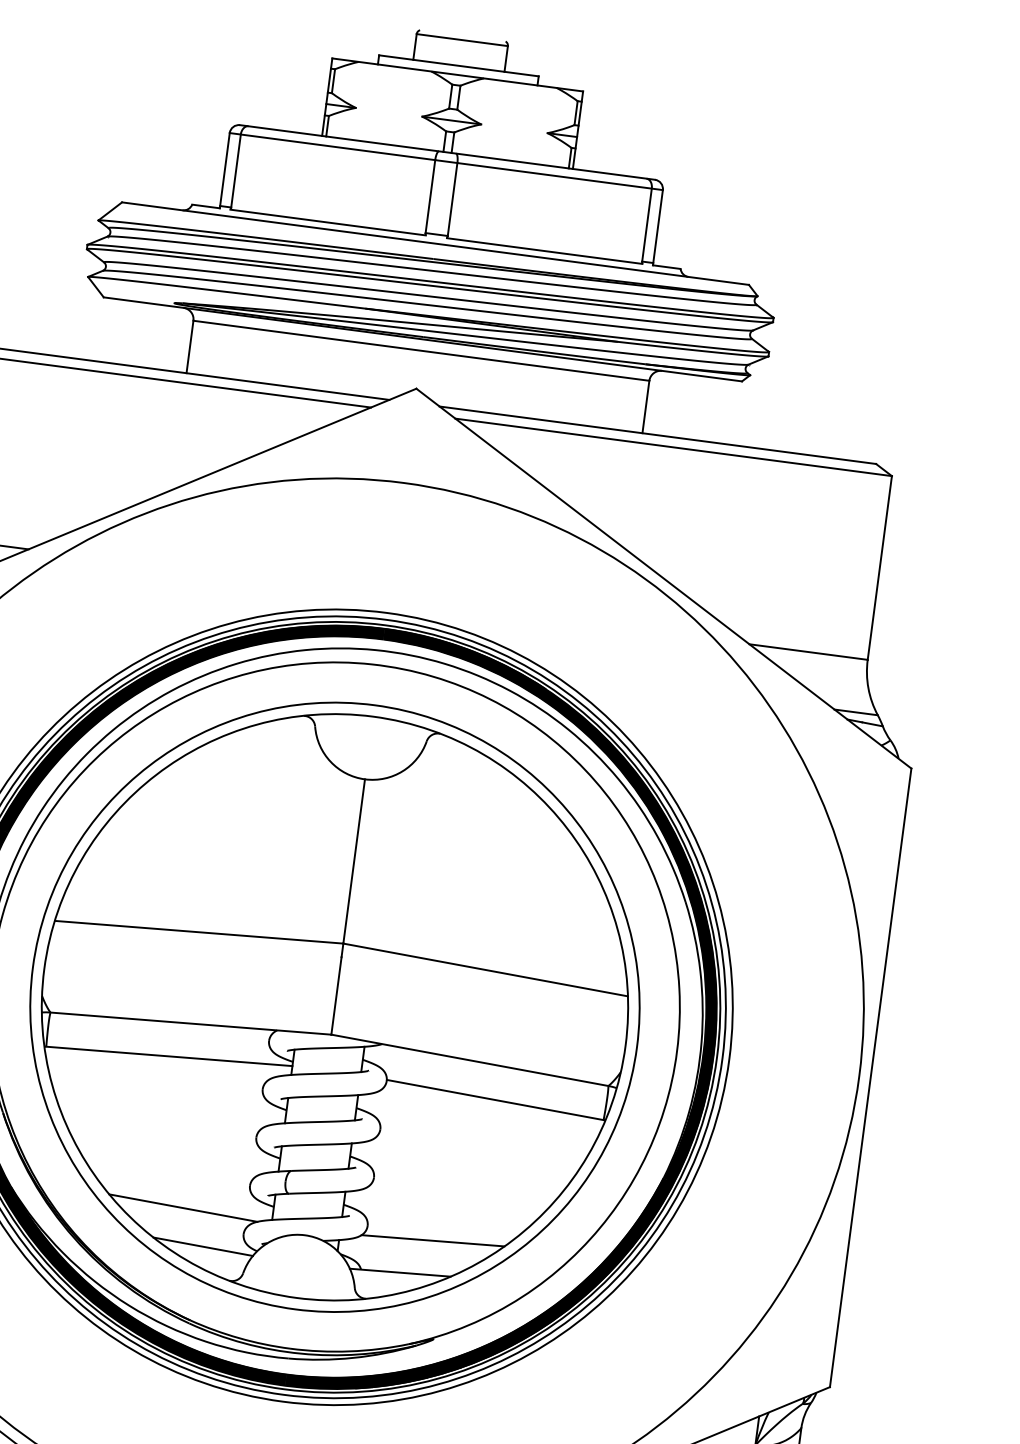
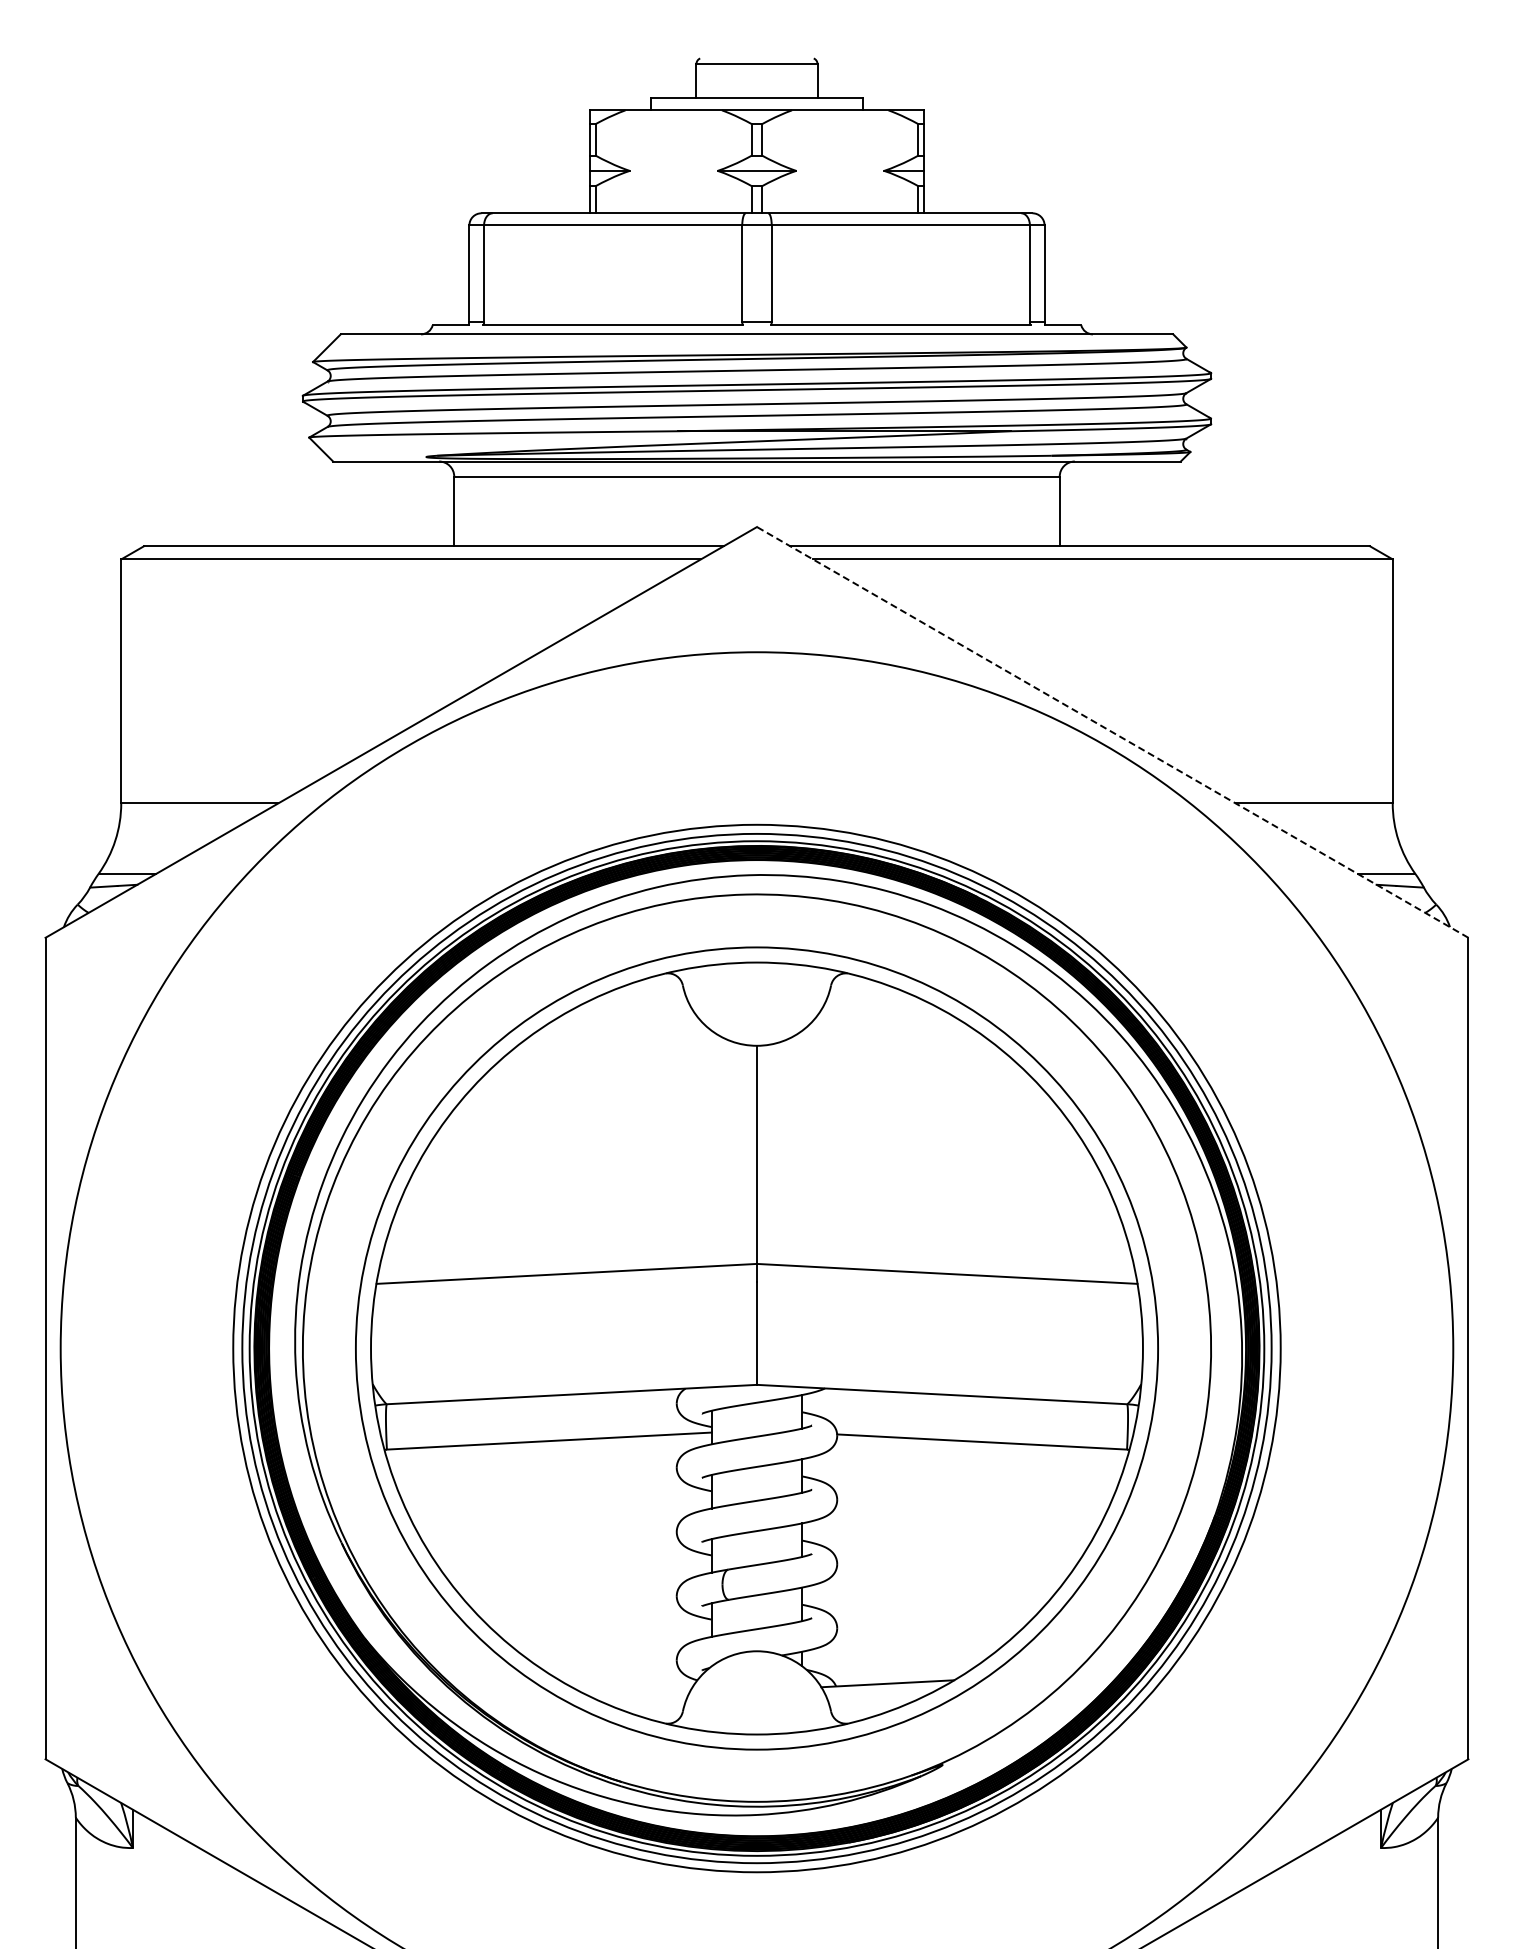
line: (663, 578) -> (1112, 732), solid -> dashed
line: (183, 1207) -> (593, 1636), removed
line: (432, 1240) -> (924, 1636), removed
line: (202, 1246) -> (625, 1683), removed

